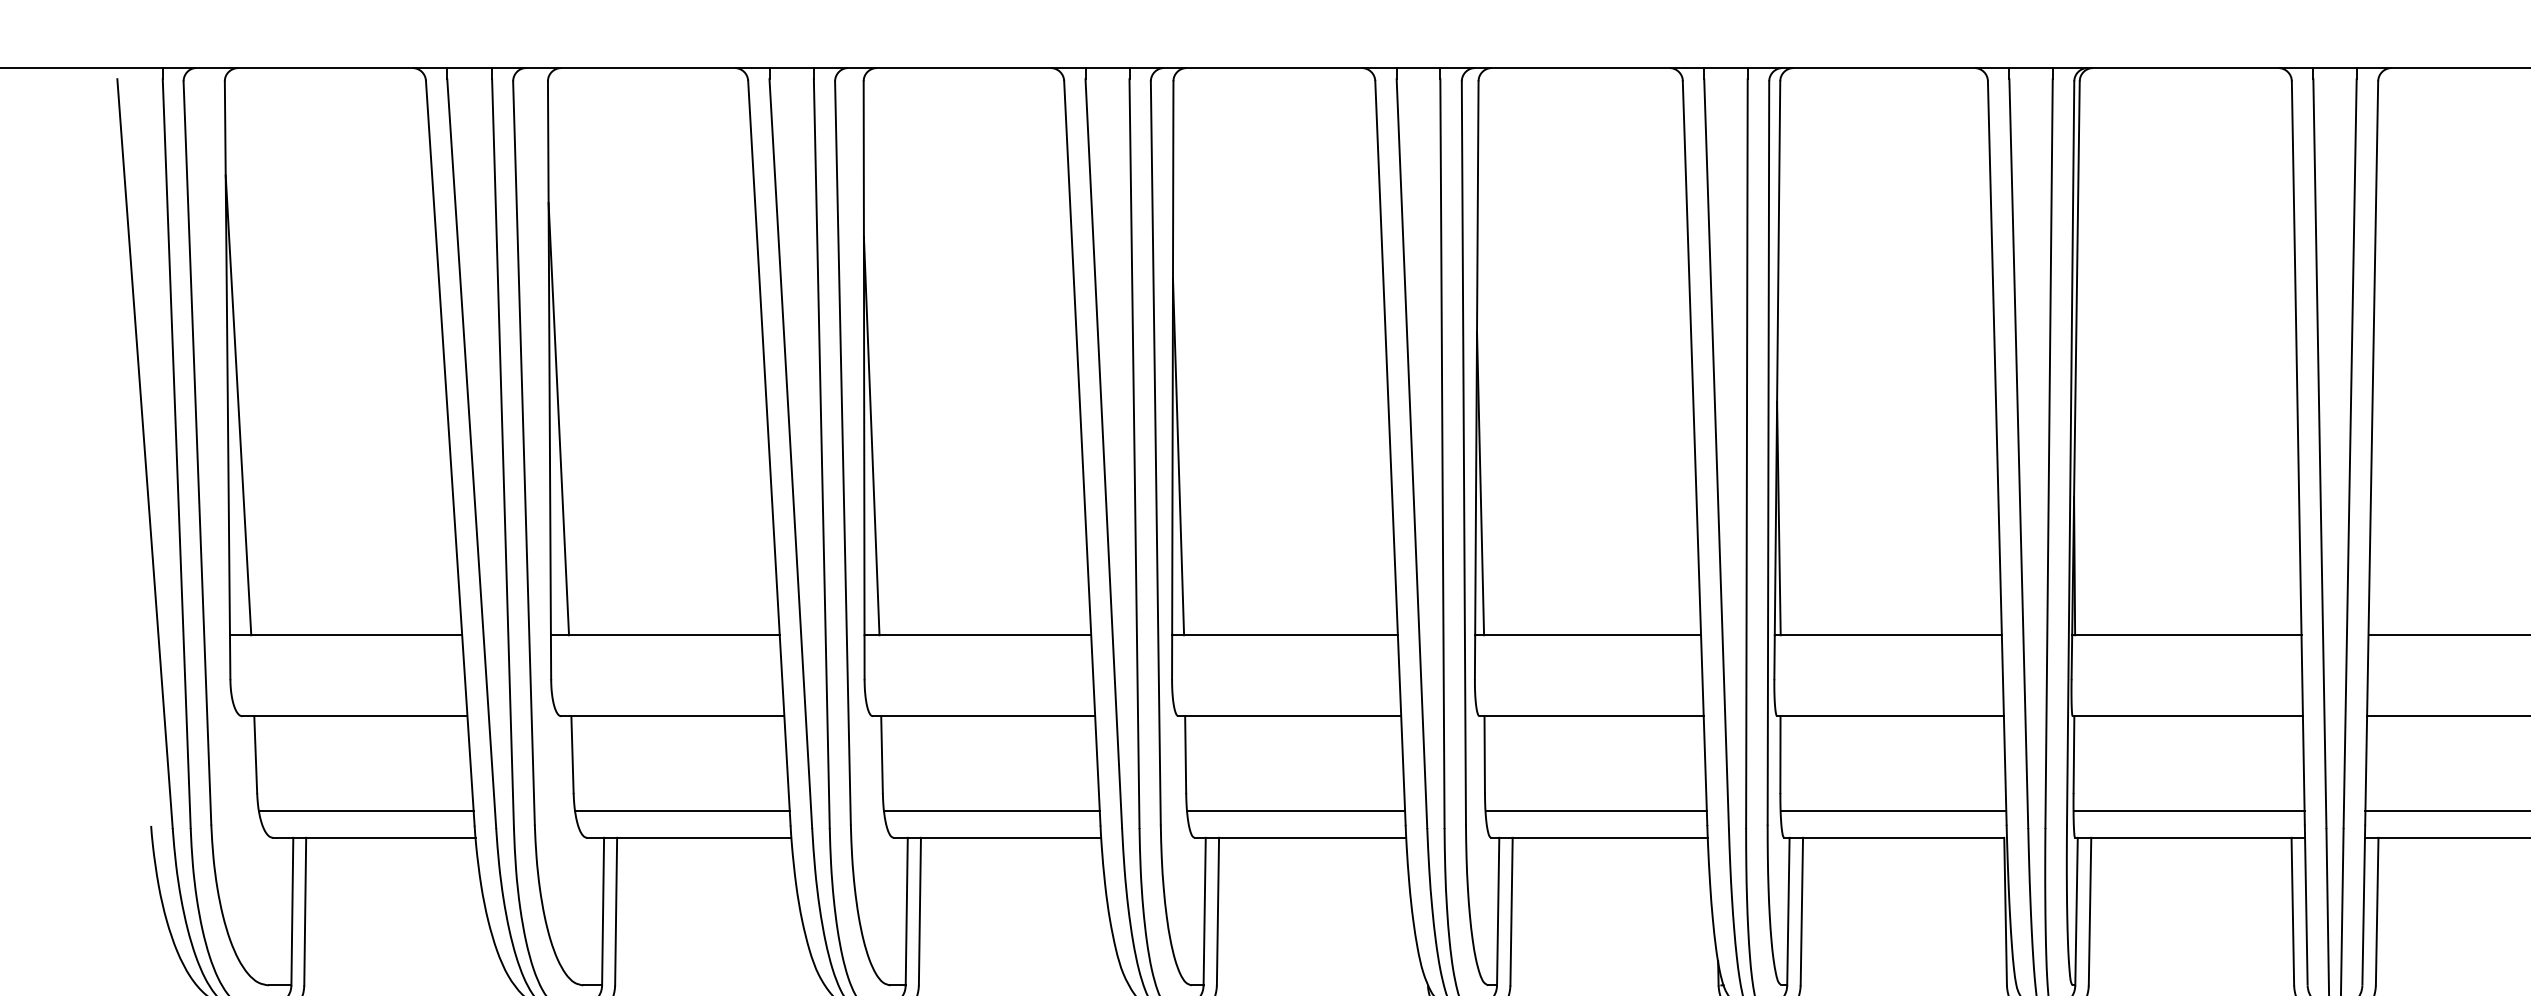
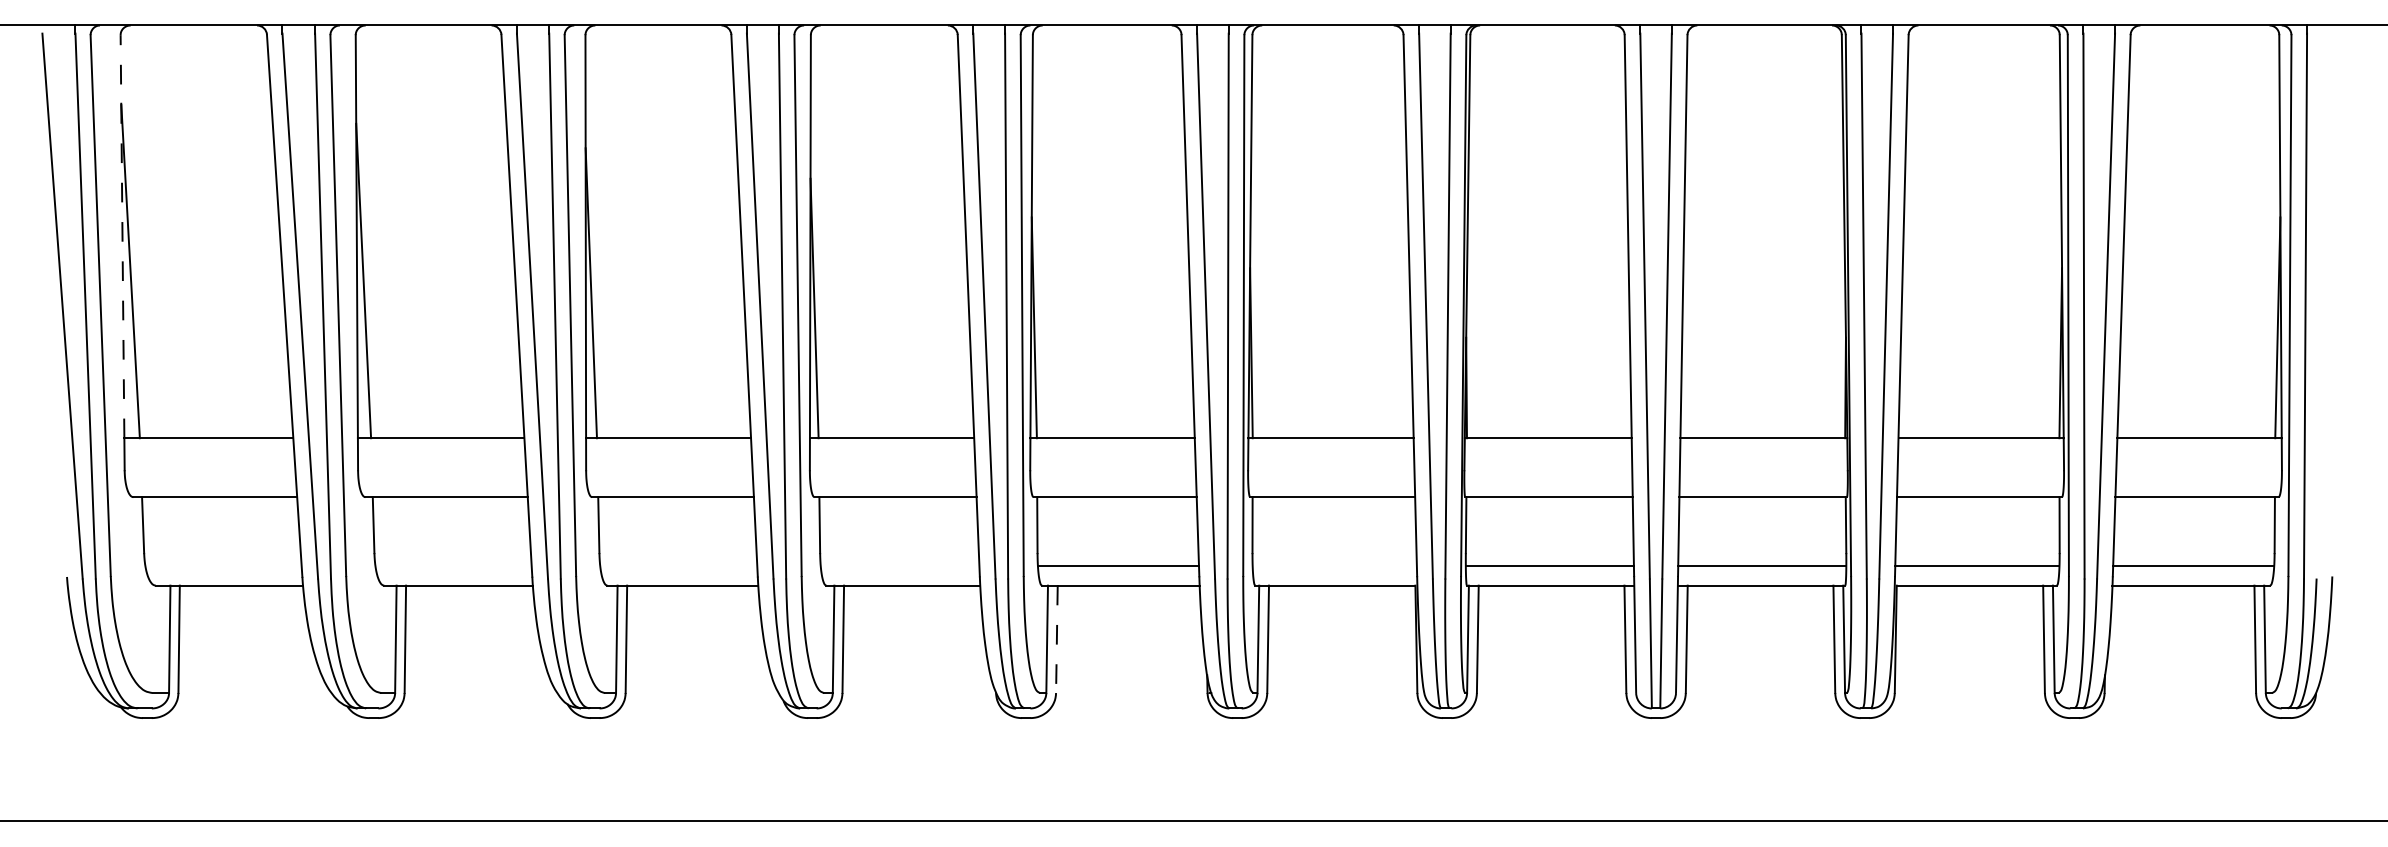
line: (227, 358) -> (122, 236), solid -> dashed
line: (366, 810) -> (223, 565), removed
line: (682, 810) -> (453, 565), removed
line: (991, 810) -> (678, 565), removed
line: (1295, 810) -> (899, 565), removed
line: (1893, 810) -> (1334, 565), removed
line: (1511, 911) -> (1056, 639), solid -> dashed

